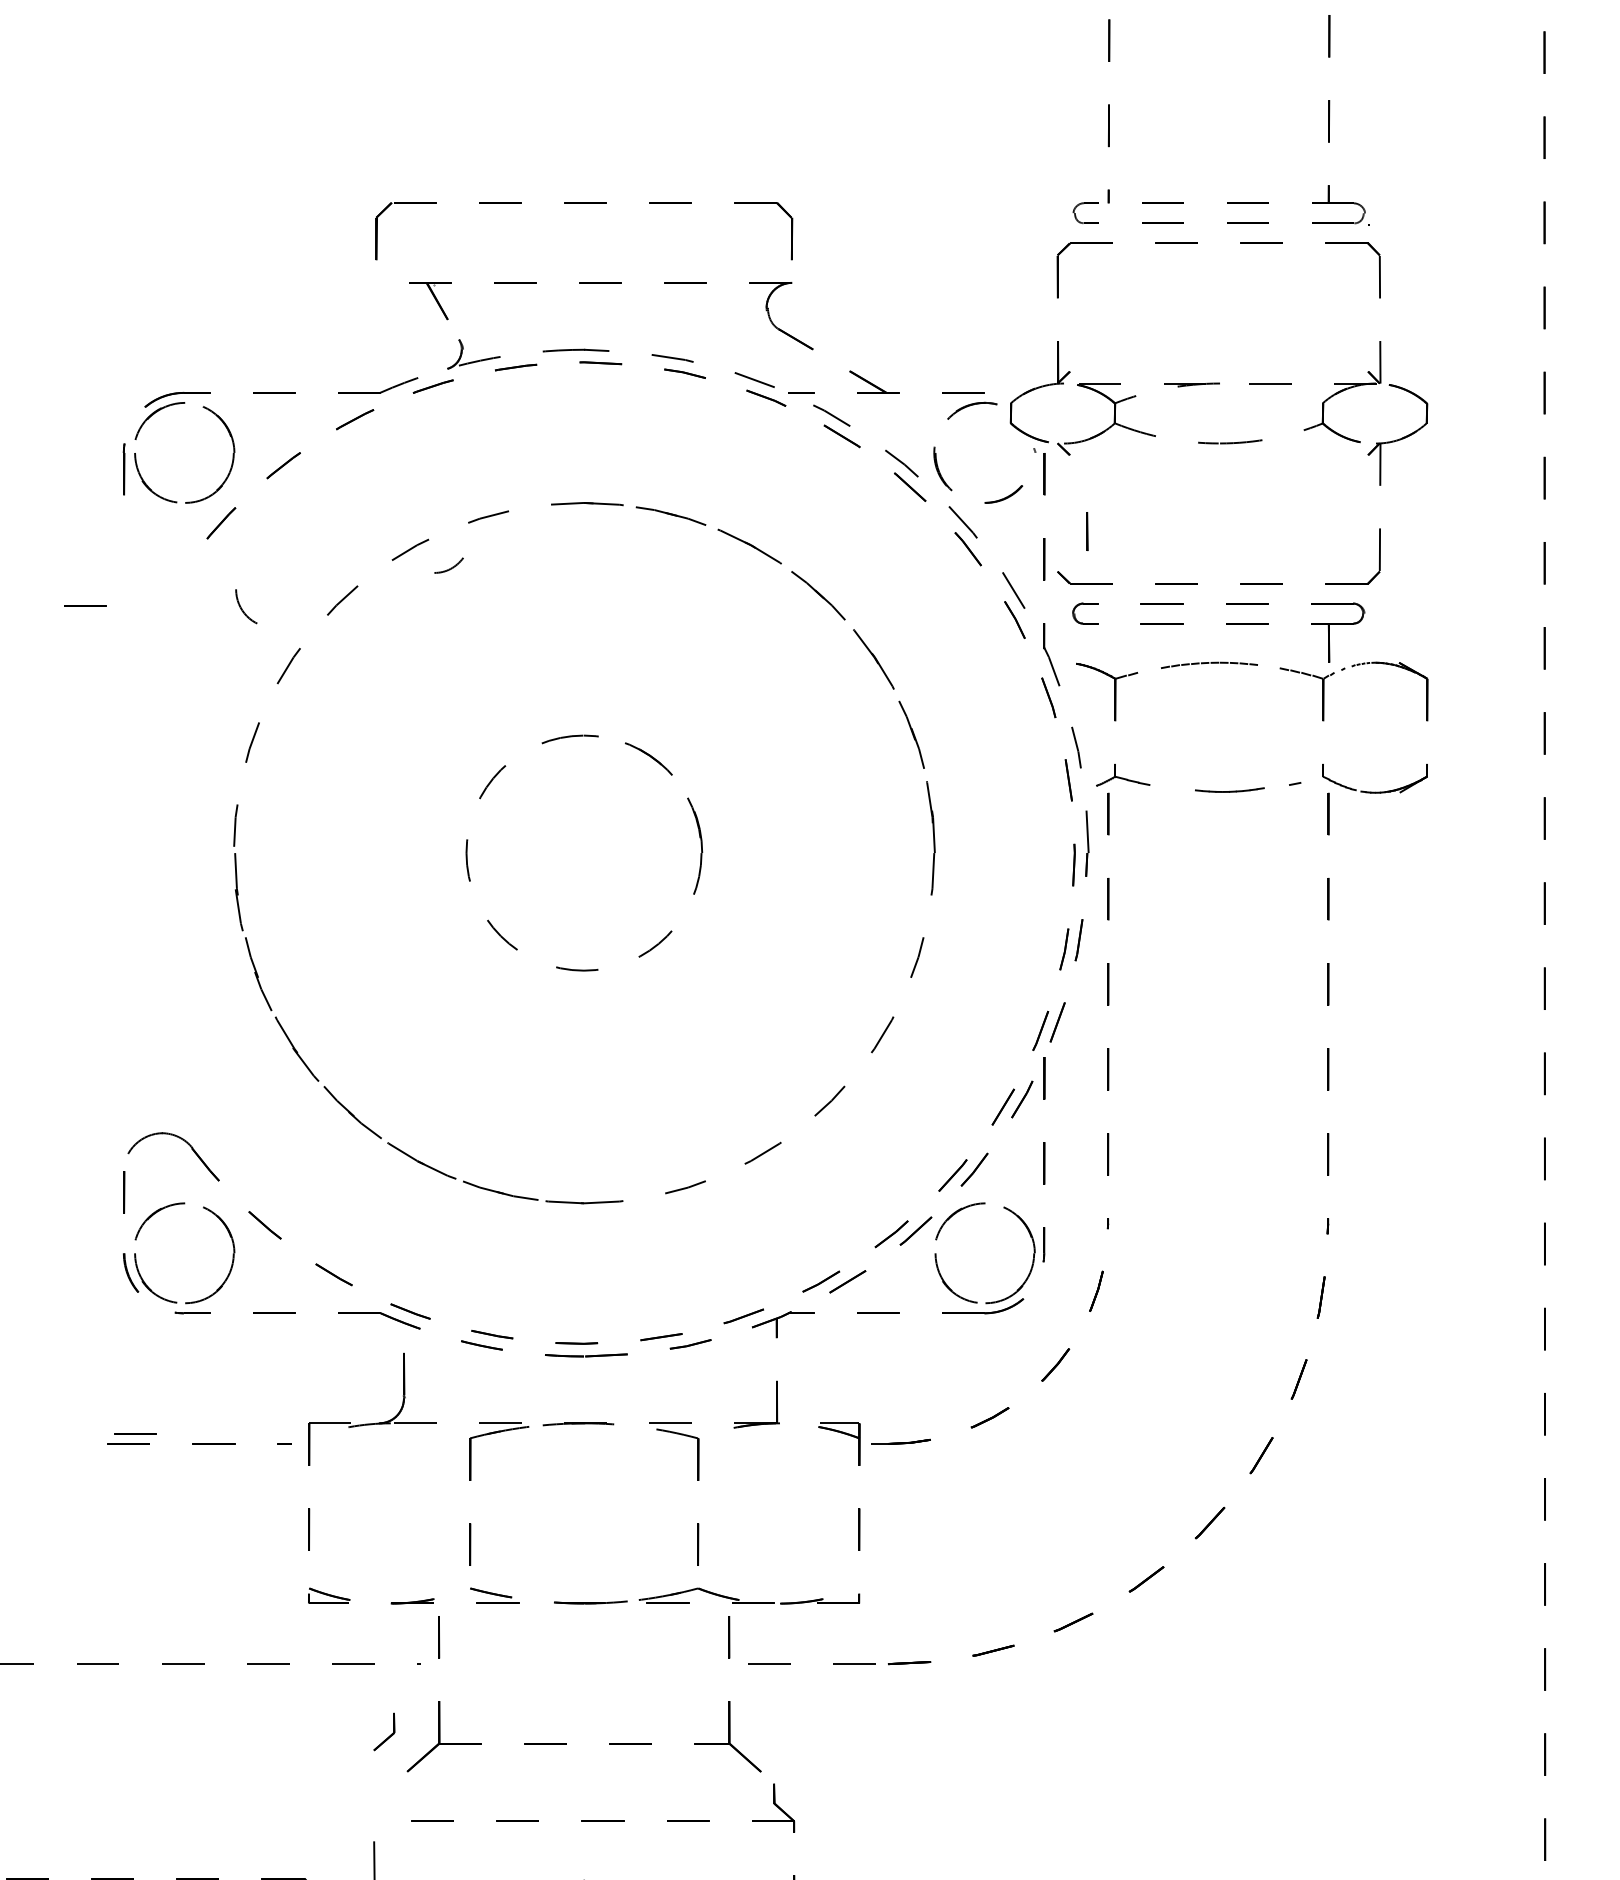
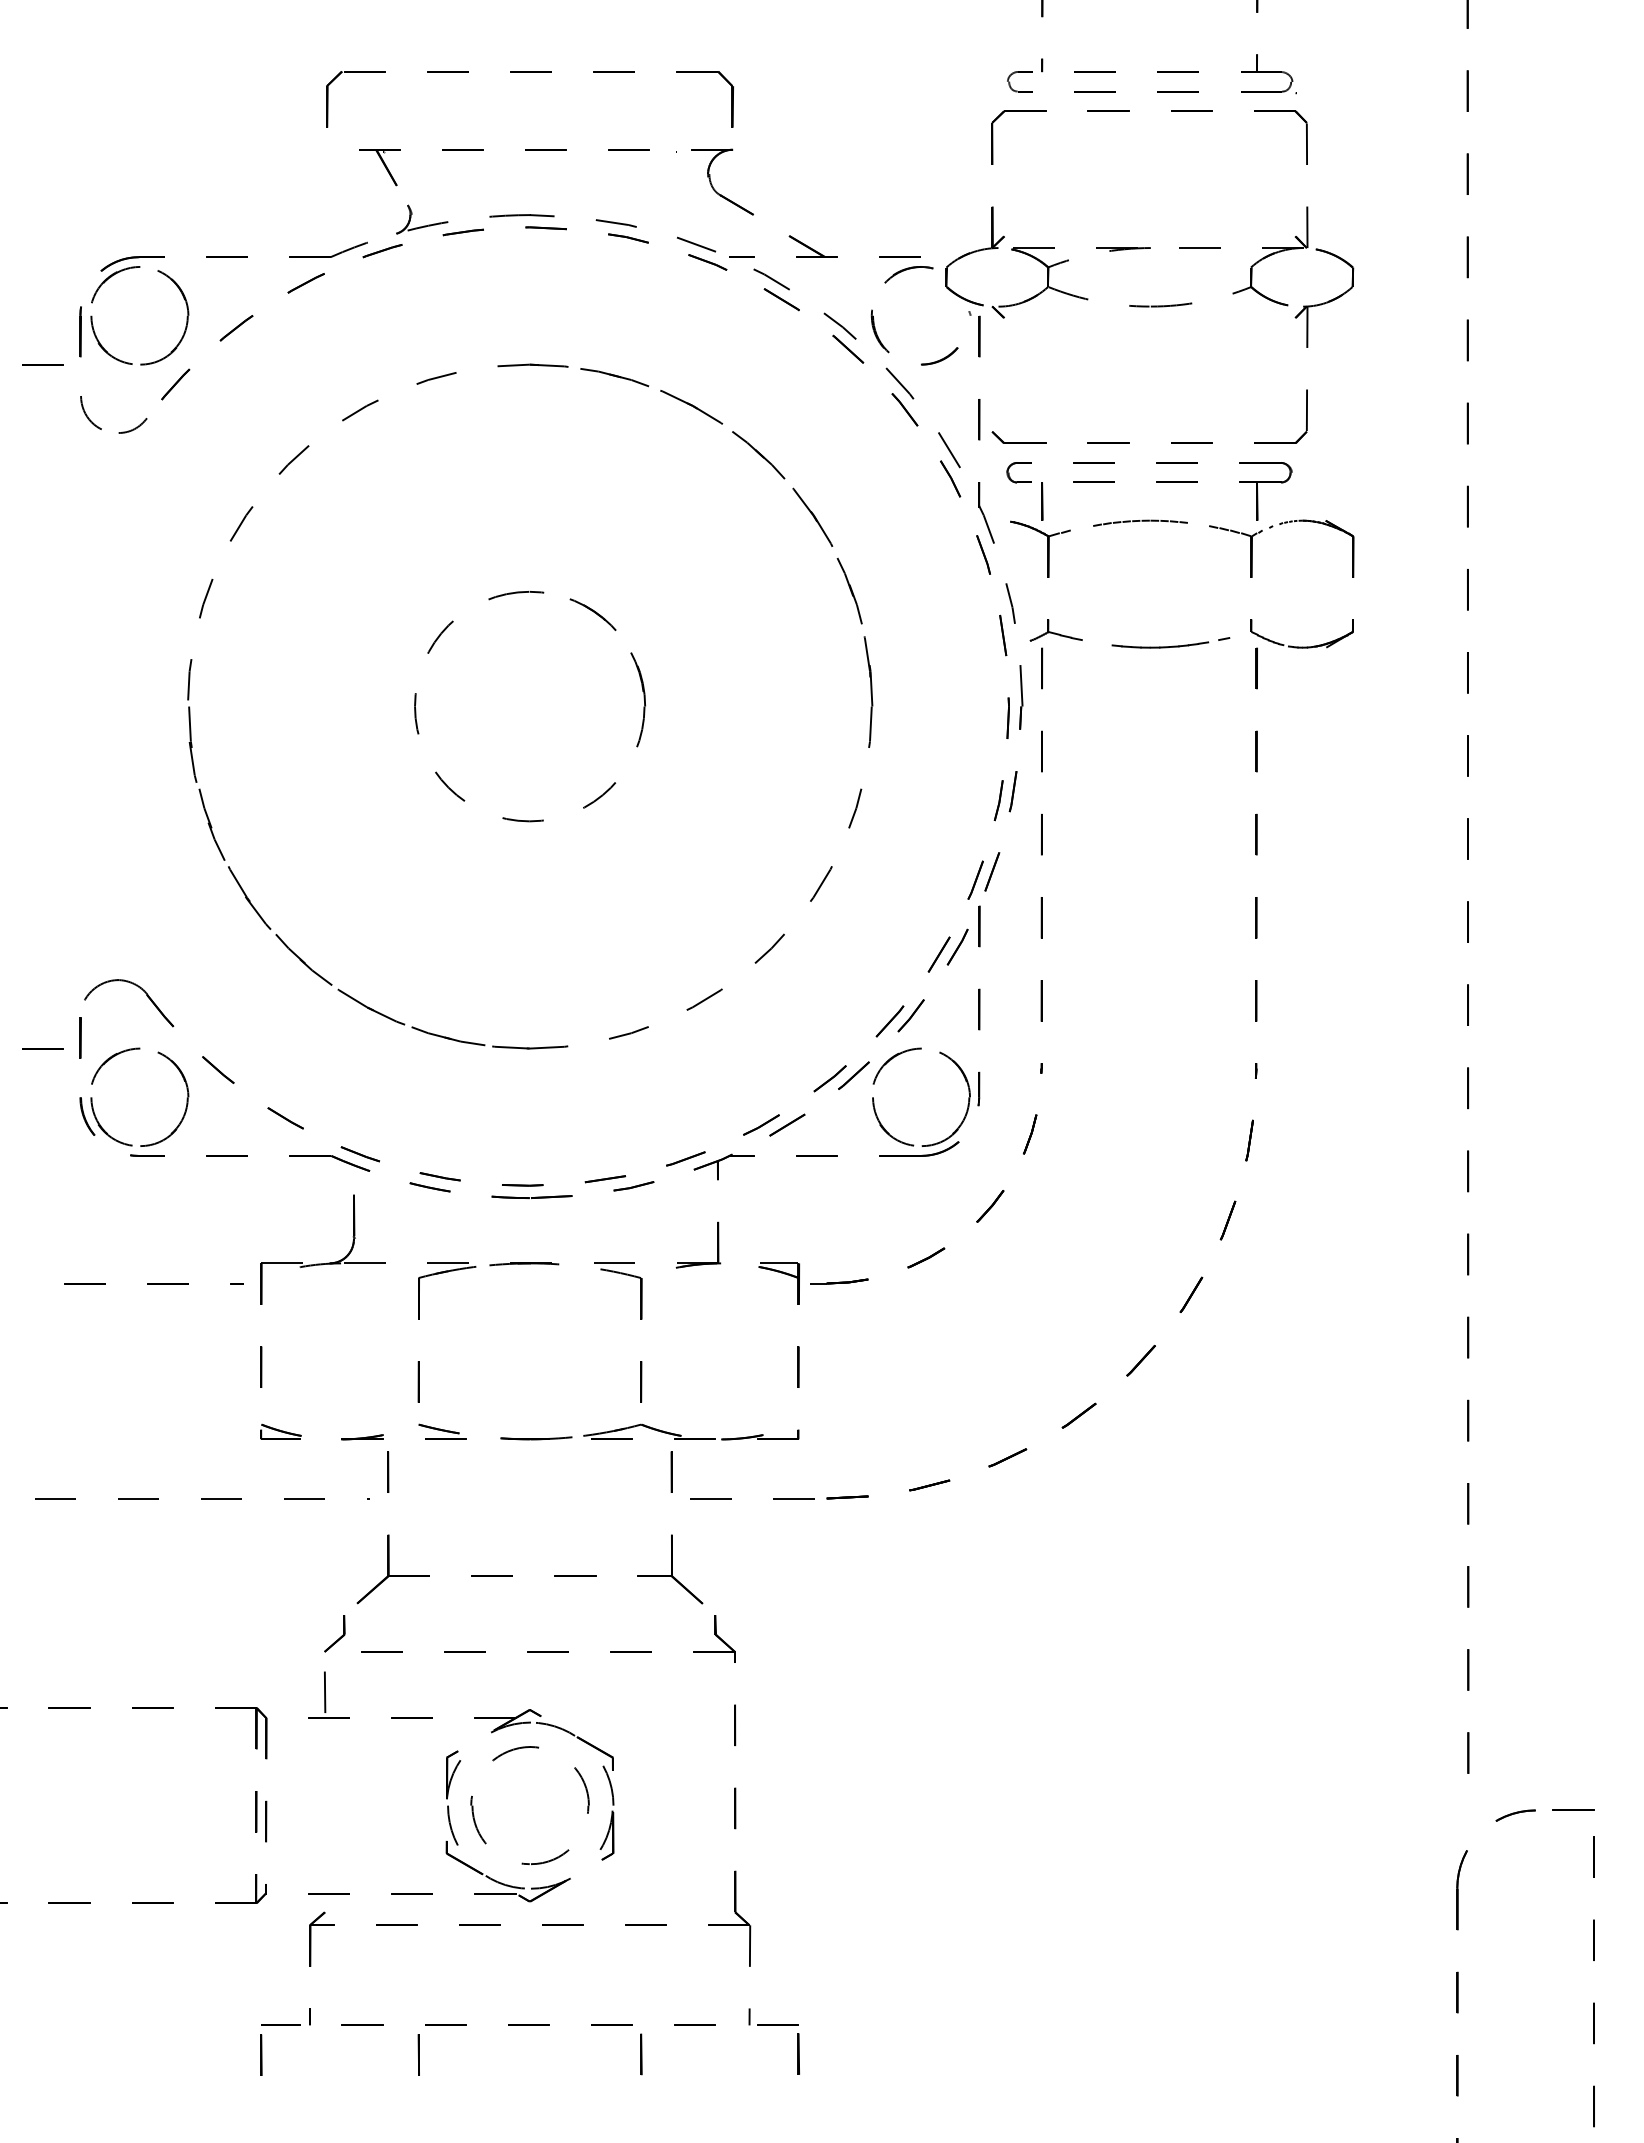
line: (1087, 531) -> (1042, 501), moved
curve: (449, 568) -> (133, 428), moved
line: (84, 606) -> (42, 364), moved
curve: (241, 607) -> (86, 413), moved
part: (1229, 789) -> (1160, 644), size x1.43
line: (135, 1433) -> (42, 1048), moved
part: (389, 1735) -> (339, 1637), moved

